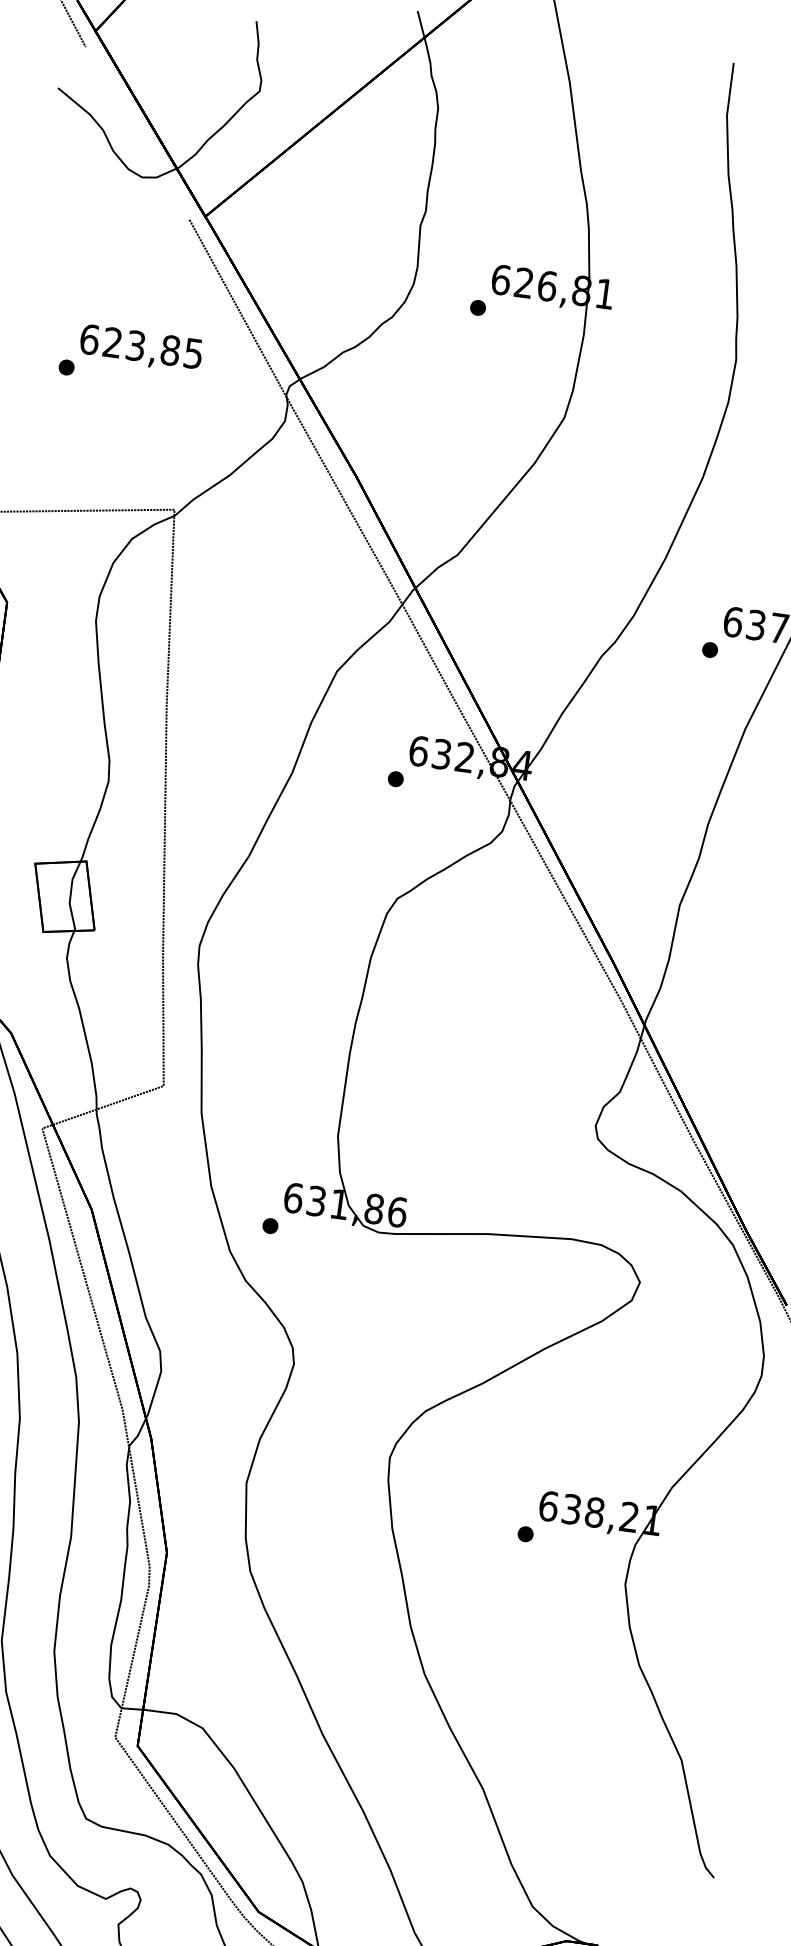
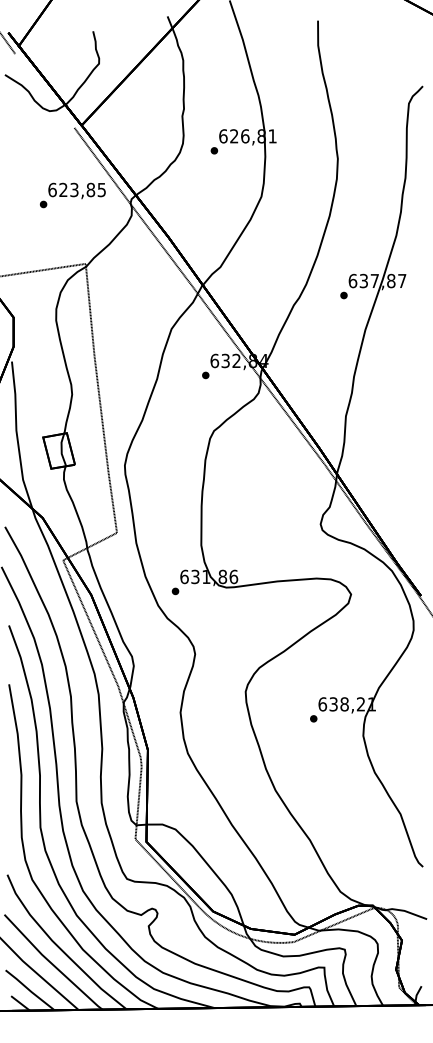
text: (130, 356) -> (72, 195), moved

